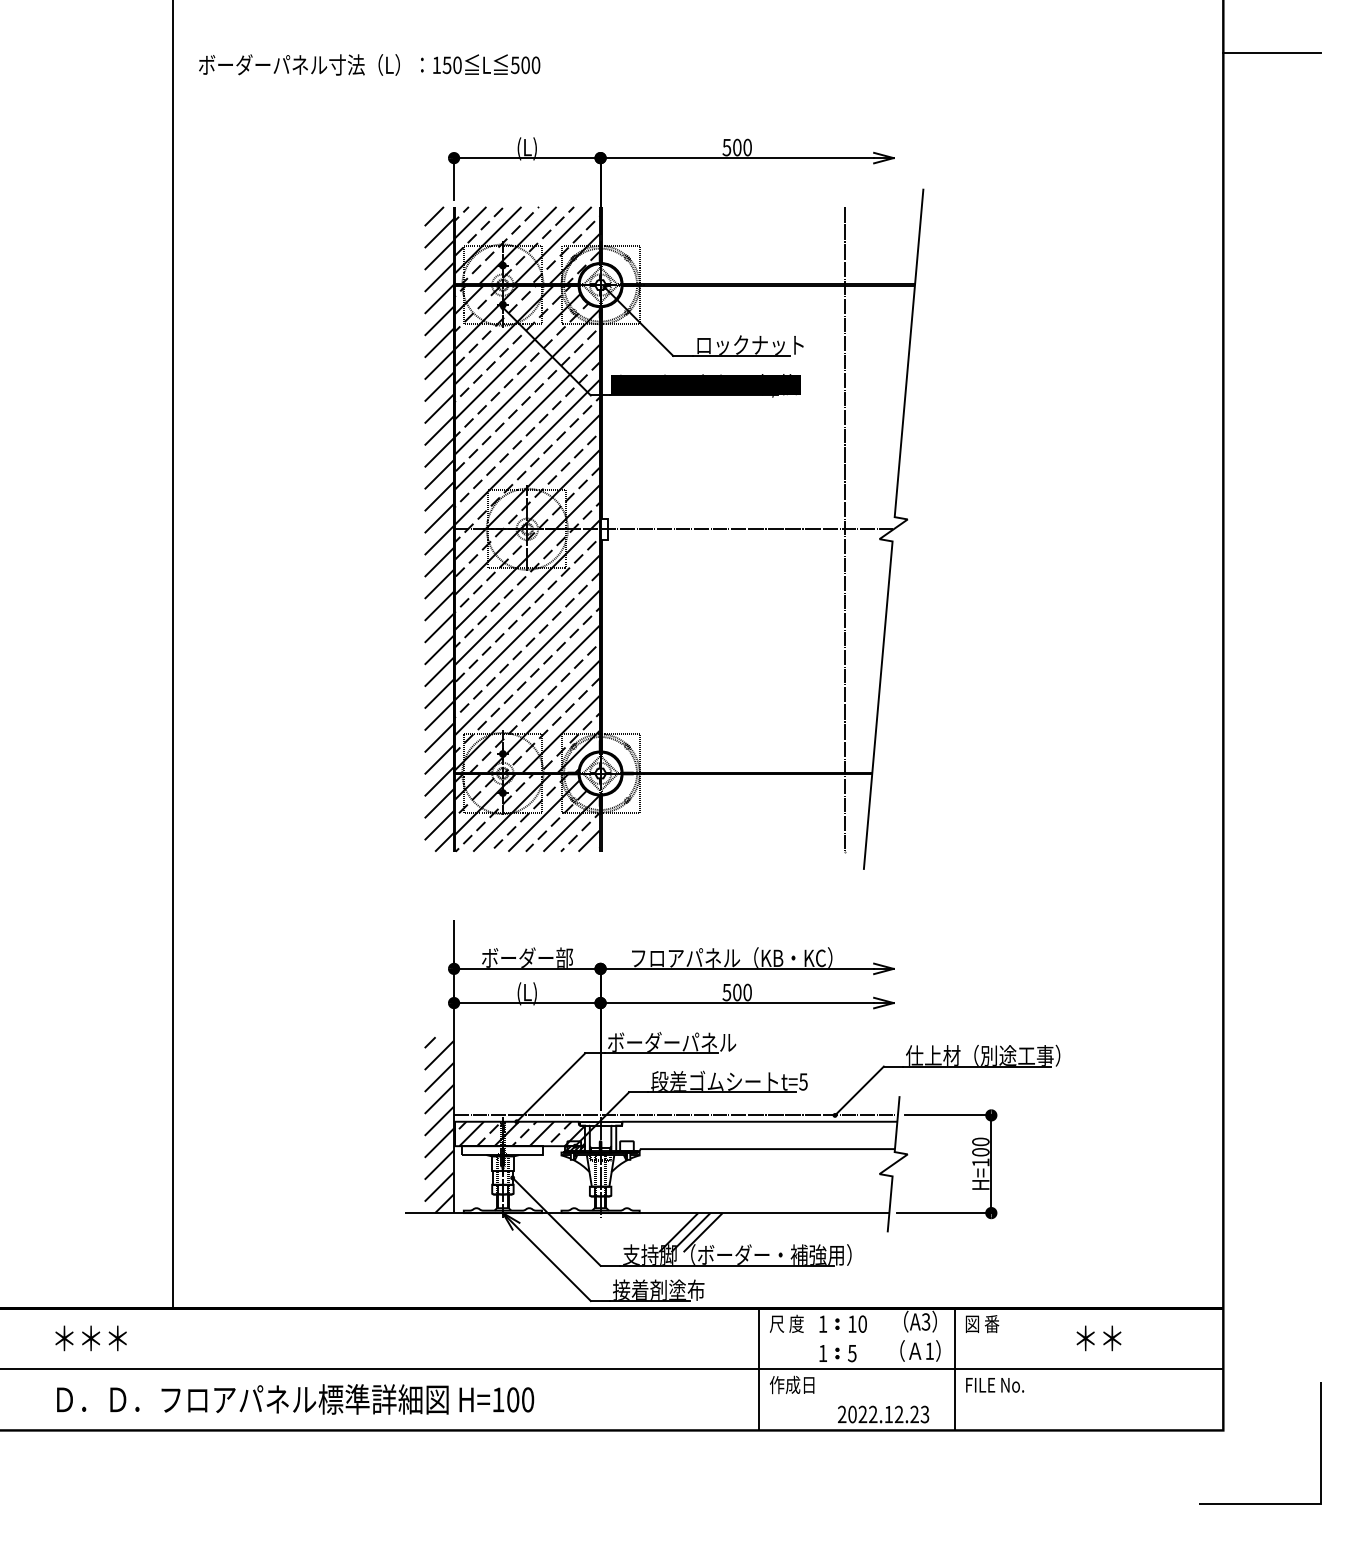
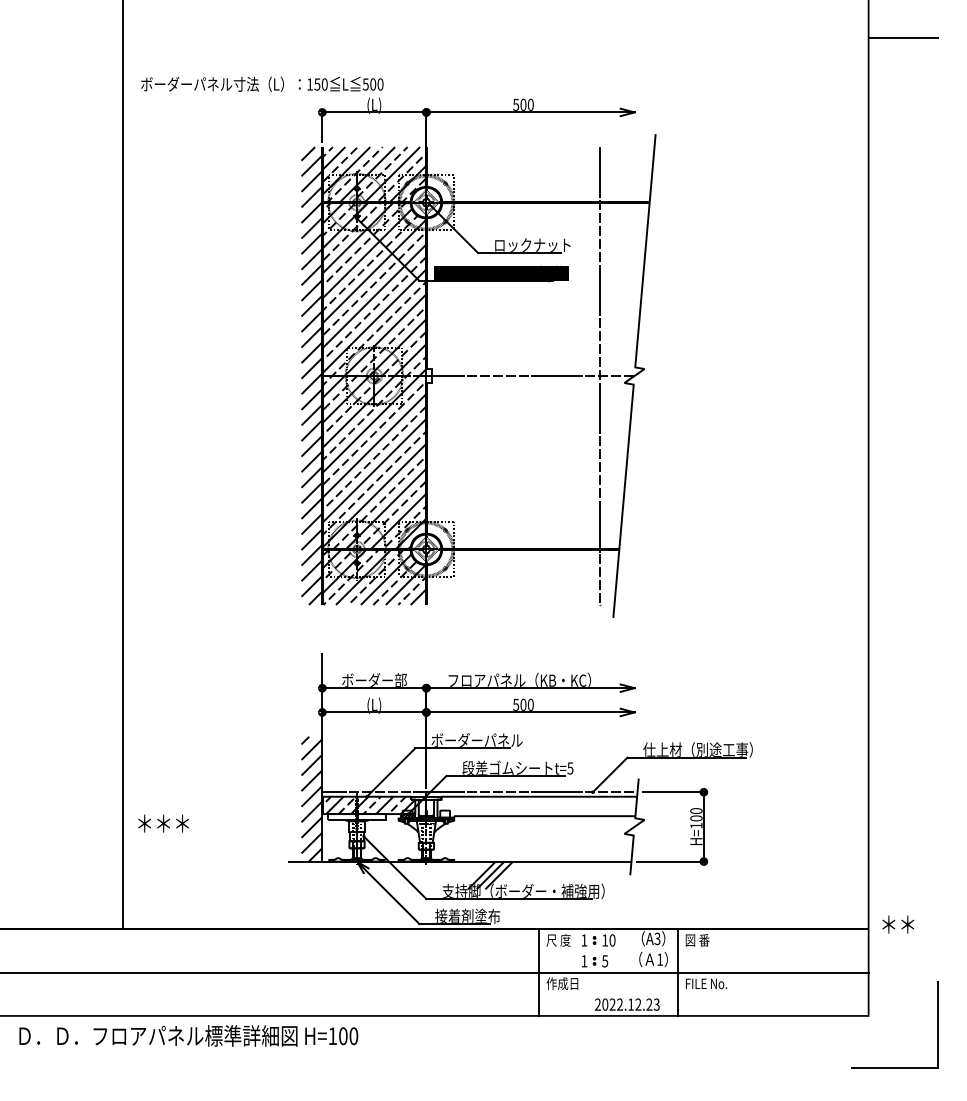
text: (369, 63) -> (262, 83), moved
text: (90, 1338) -> (163, 823), moved
text: (1099, 1338) -> (898, 924), moved
text: (295, 1398) -> (188, 1035), moved

